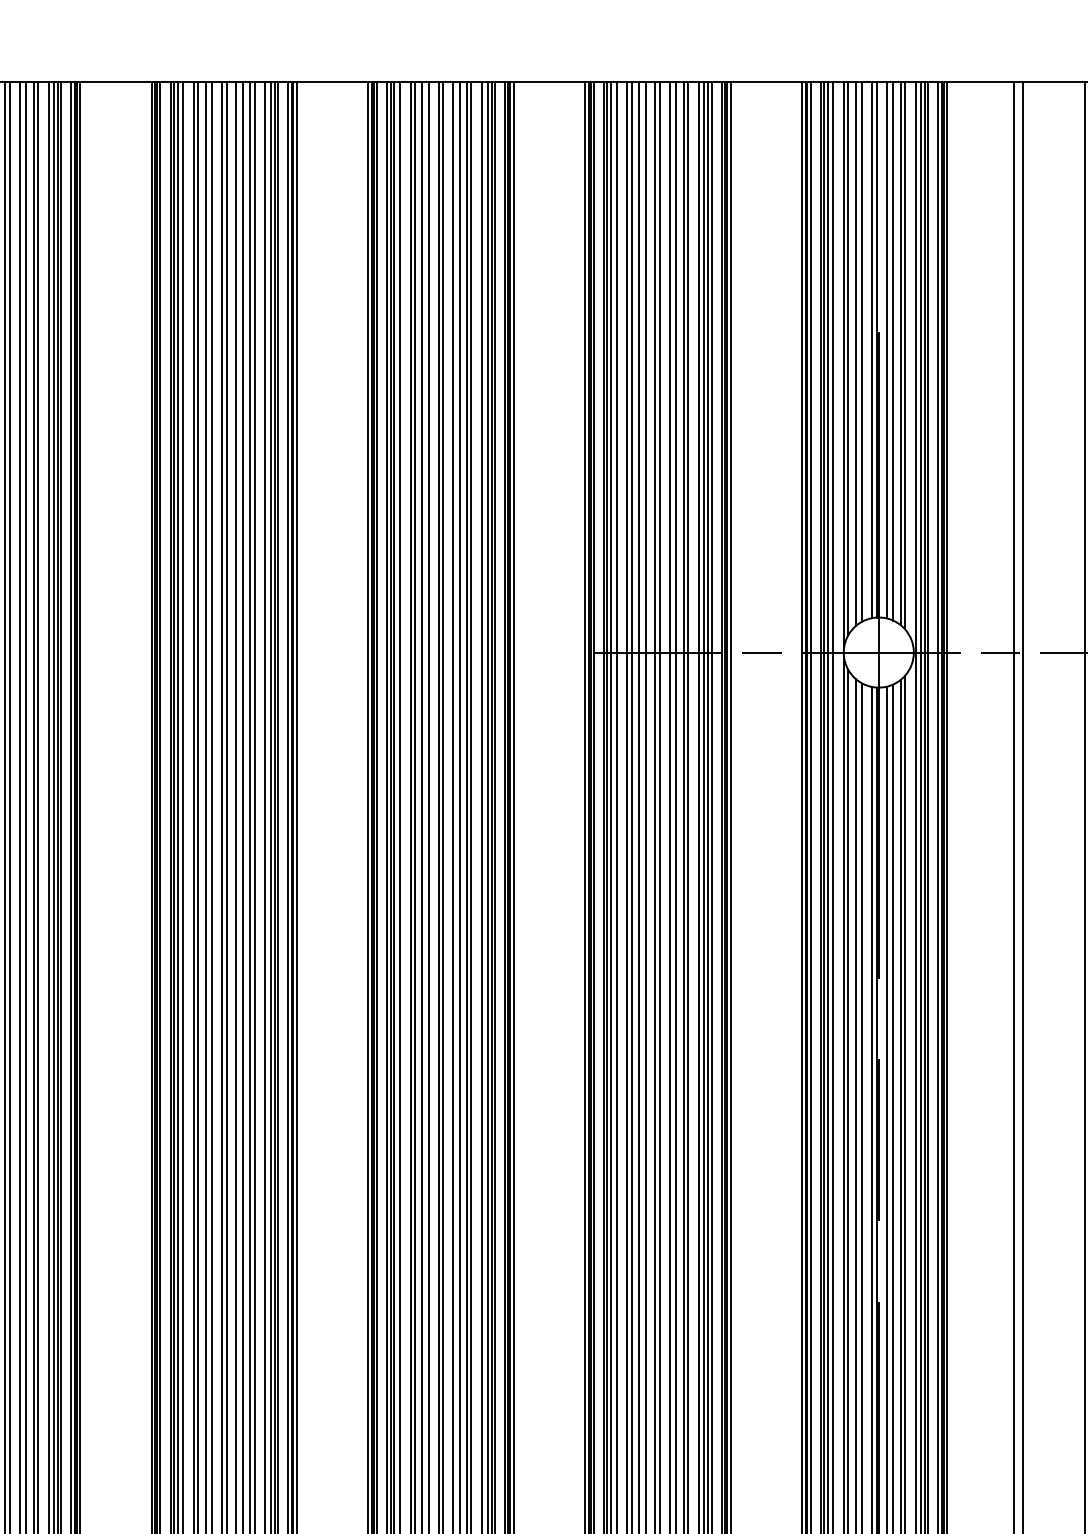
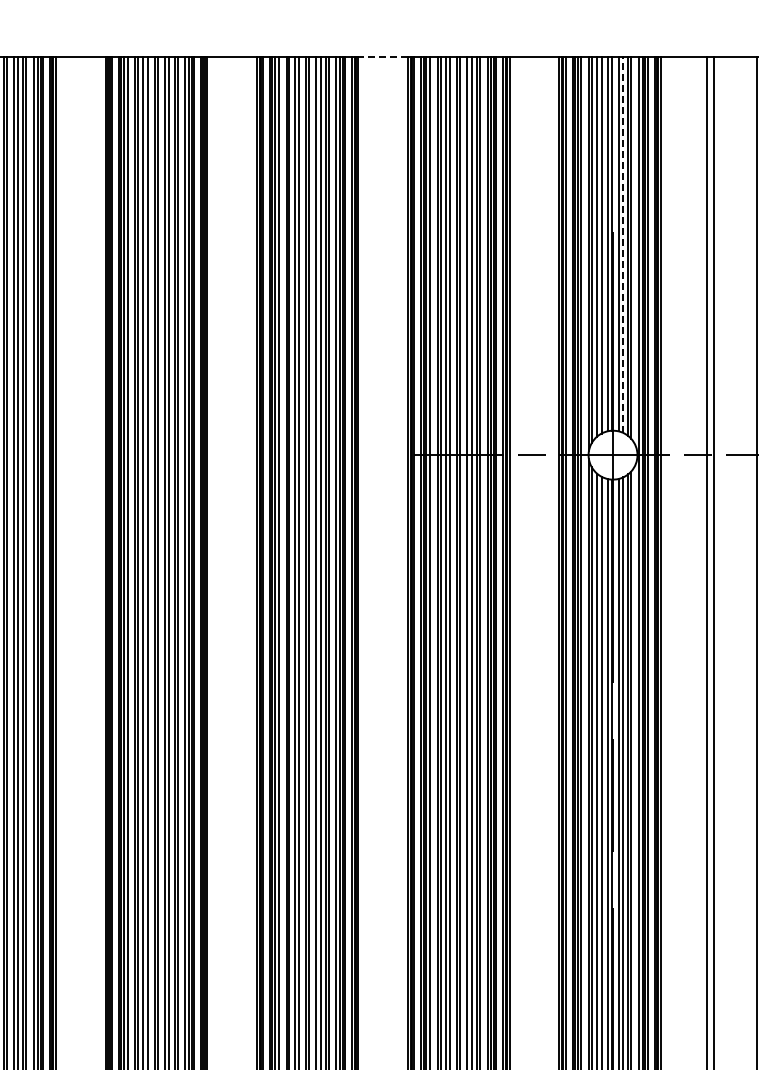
line: (549, 82) -> (383, 57), solid -> dashed
line: (893, 352) -> (623, 245), solid -> dashed

